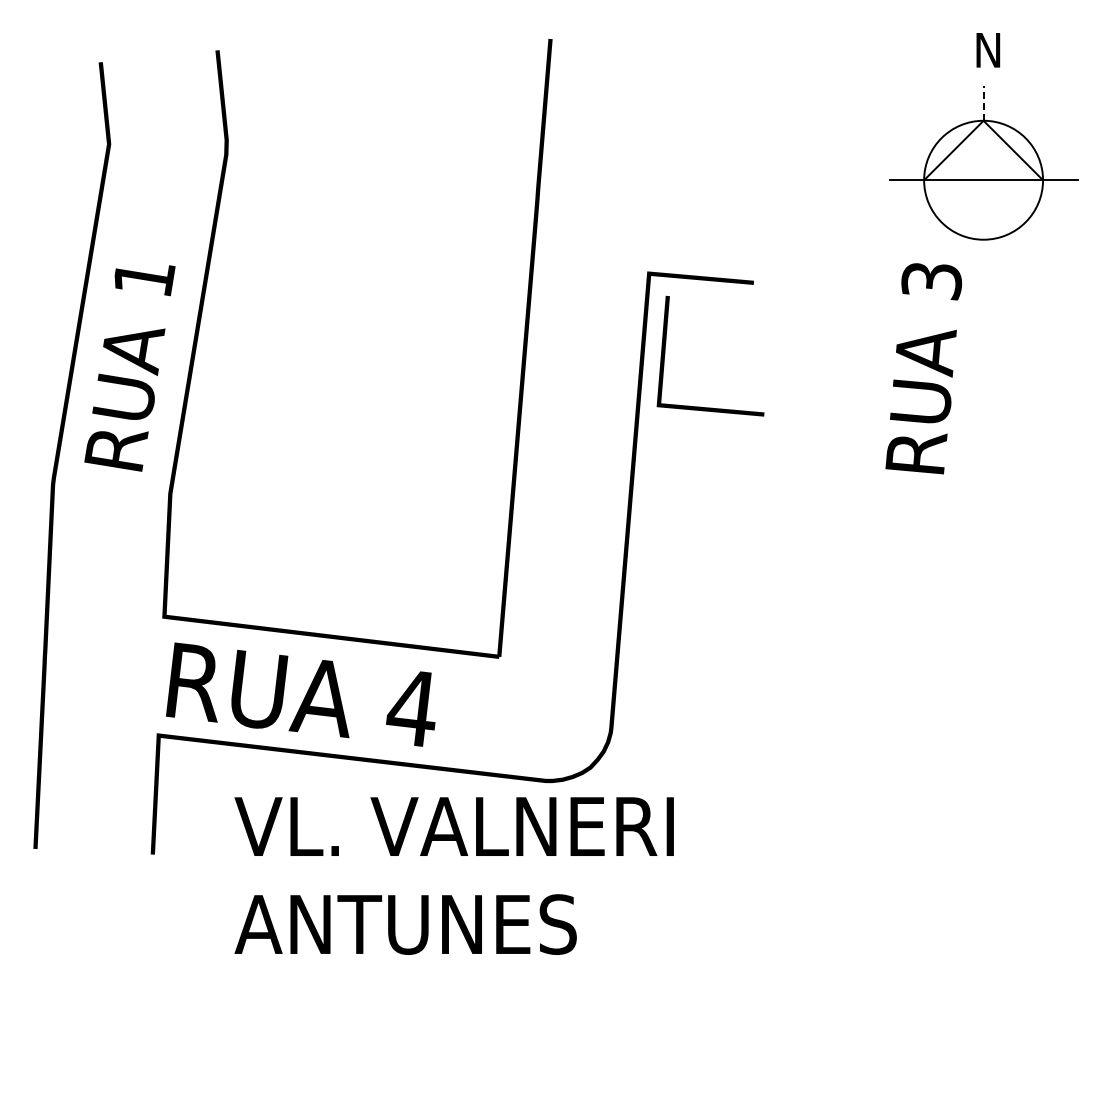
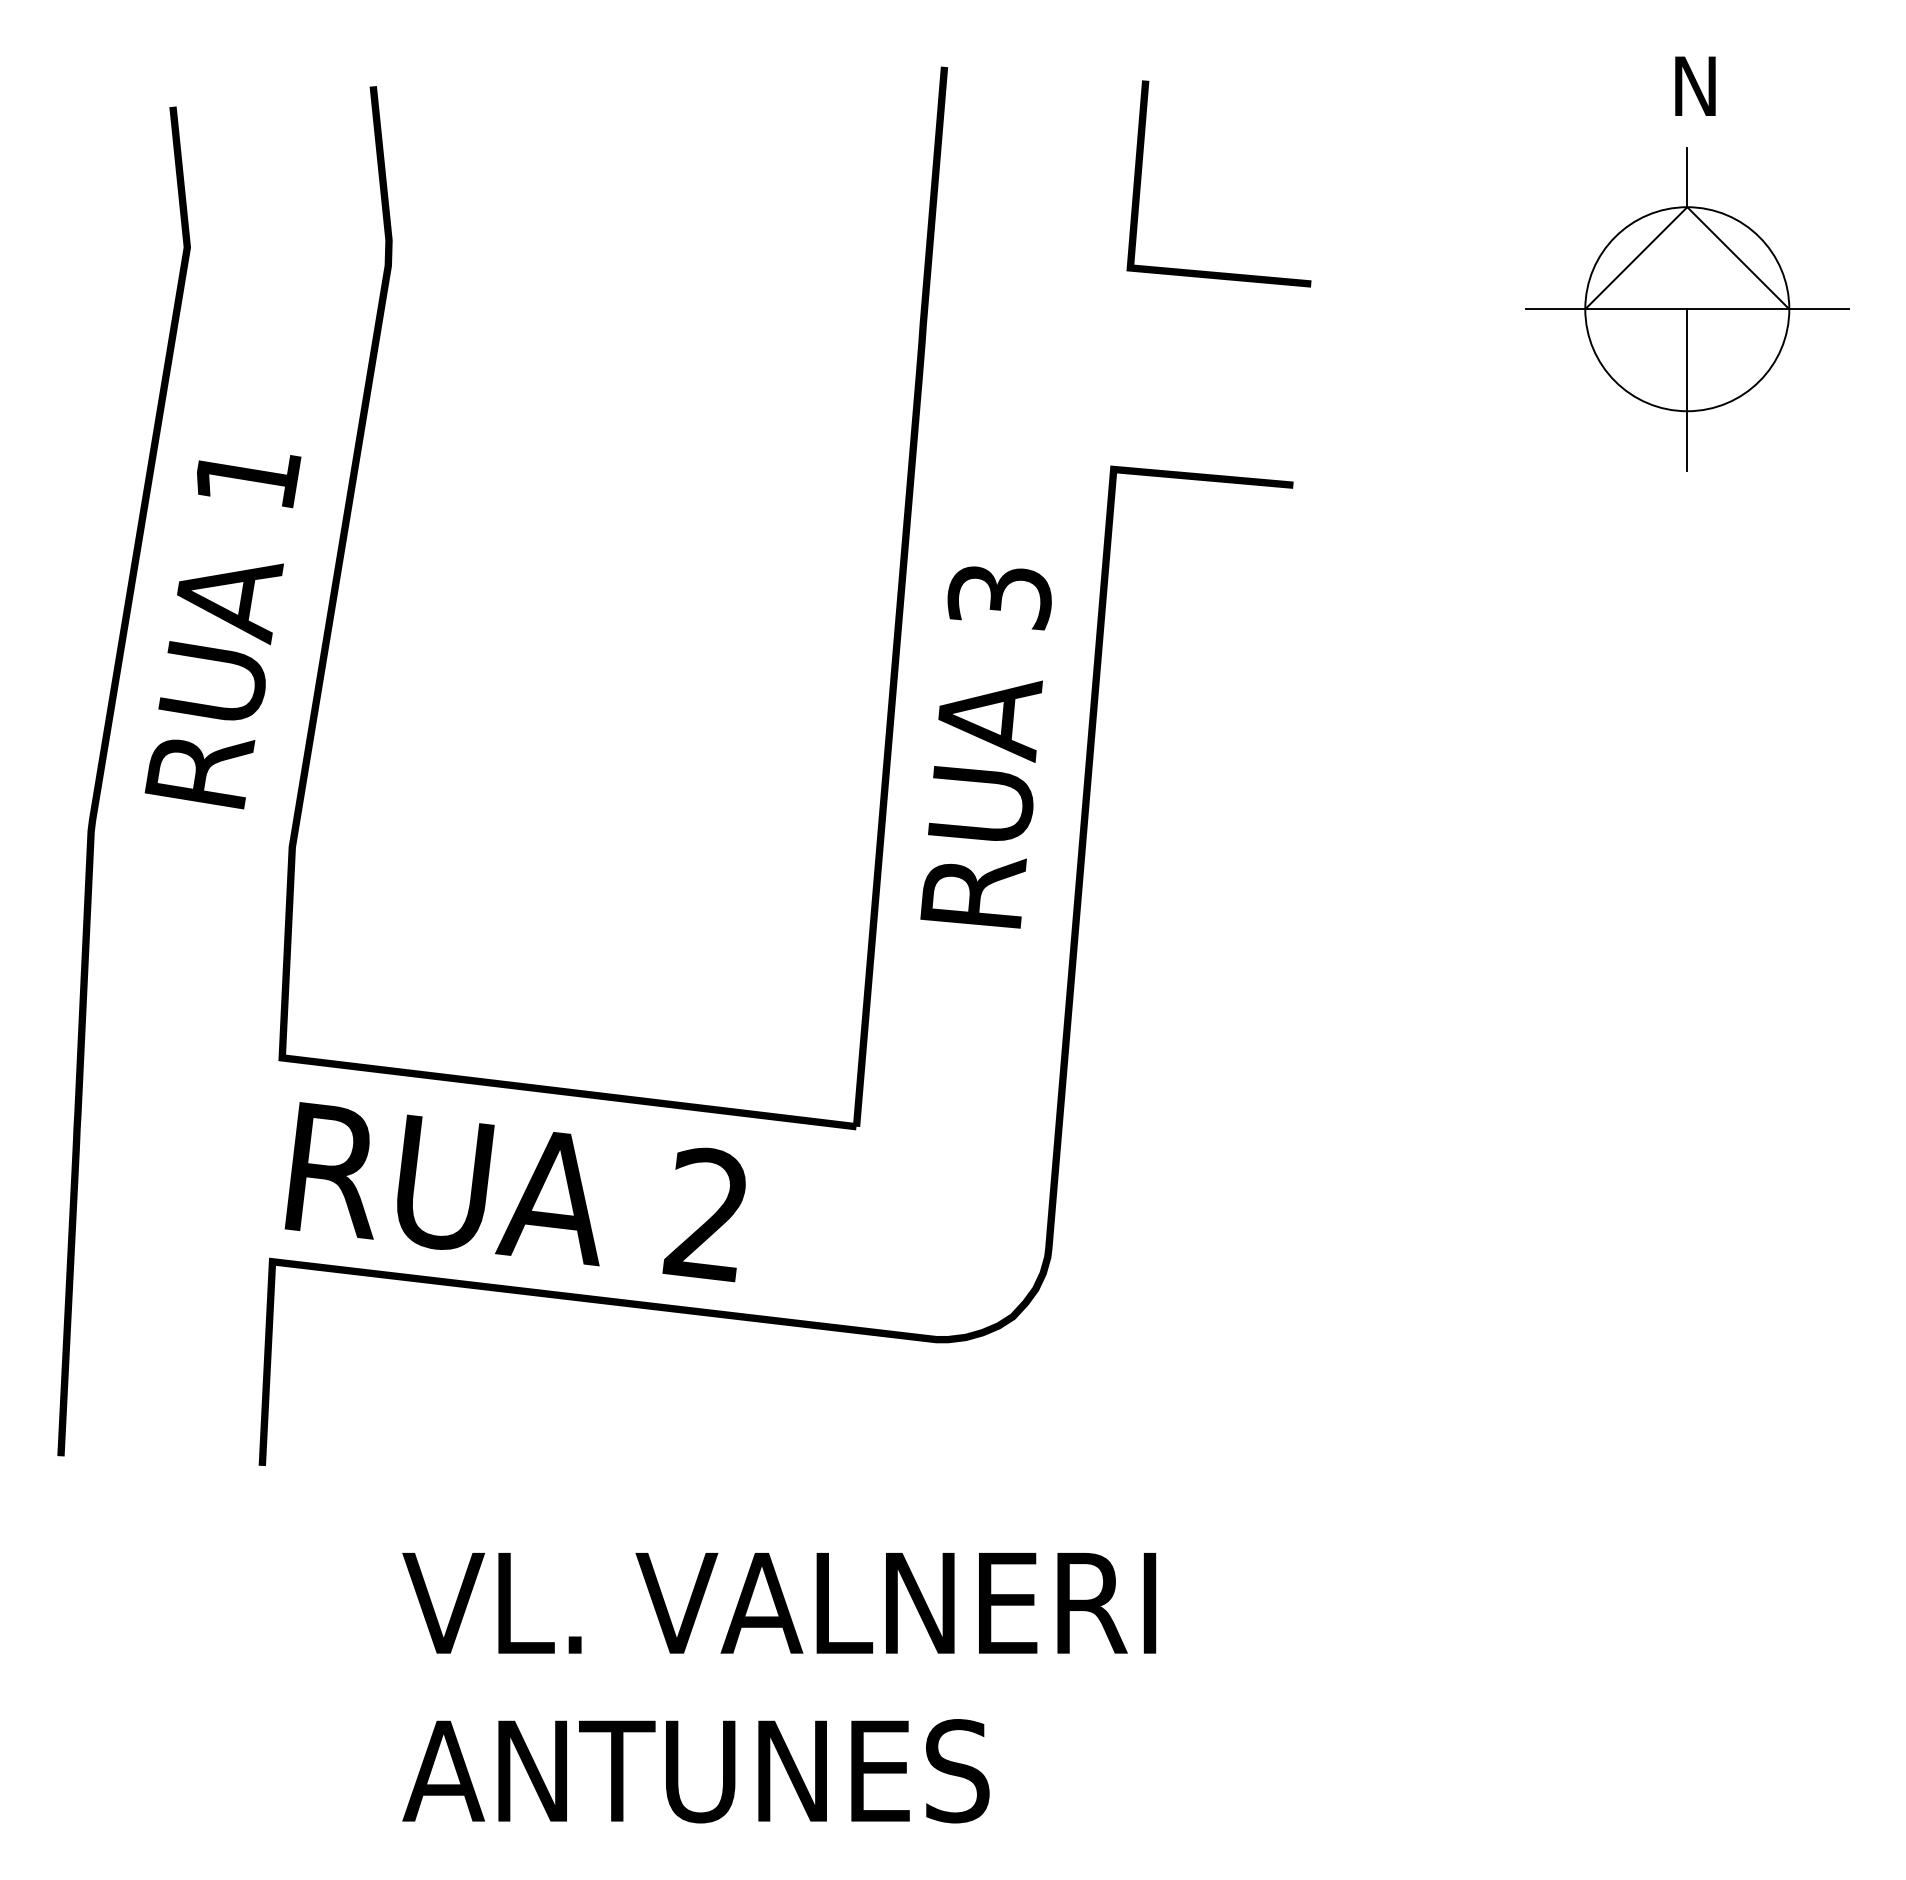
line: (983, 102) -> (1687, 175), dashed -> solid
line: (983, 227) -> (1687, 390), added
line: (665, 355) -> (1141, 182), moved
text: (923, 368) -> (985, 747), moved
text: (410, 708) -> (704, 1215), 4 -> 2
text: (453, 875) -> (778, 1687), moved

